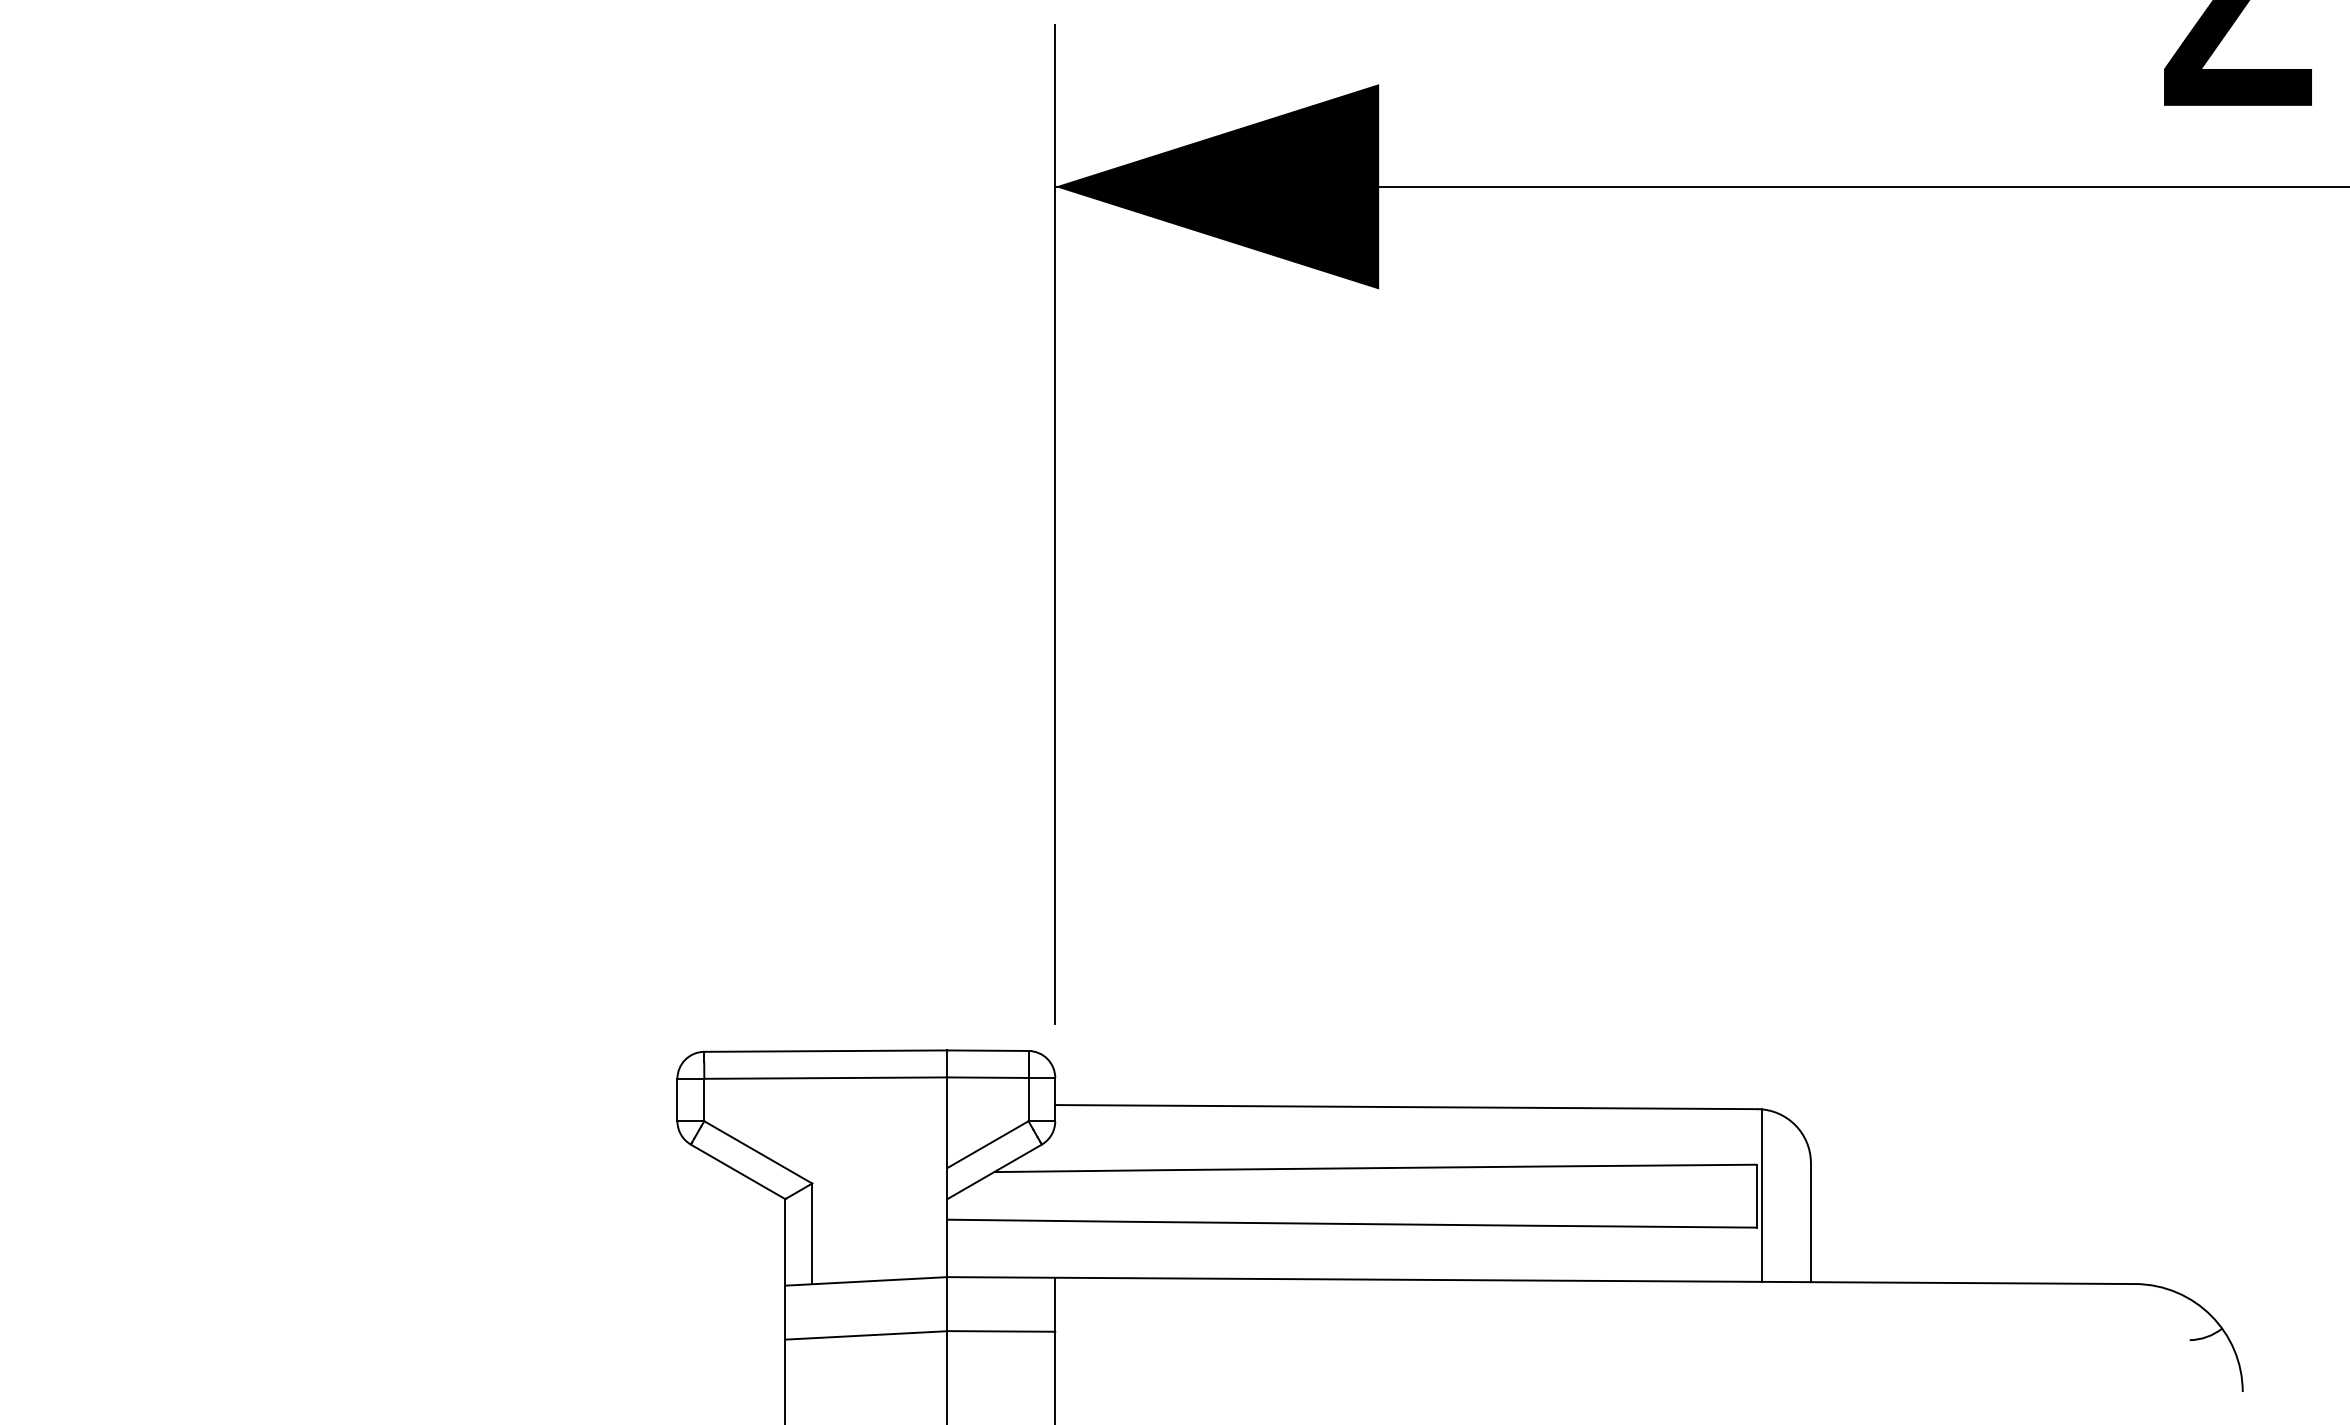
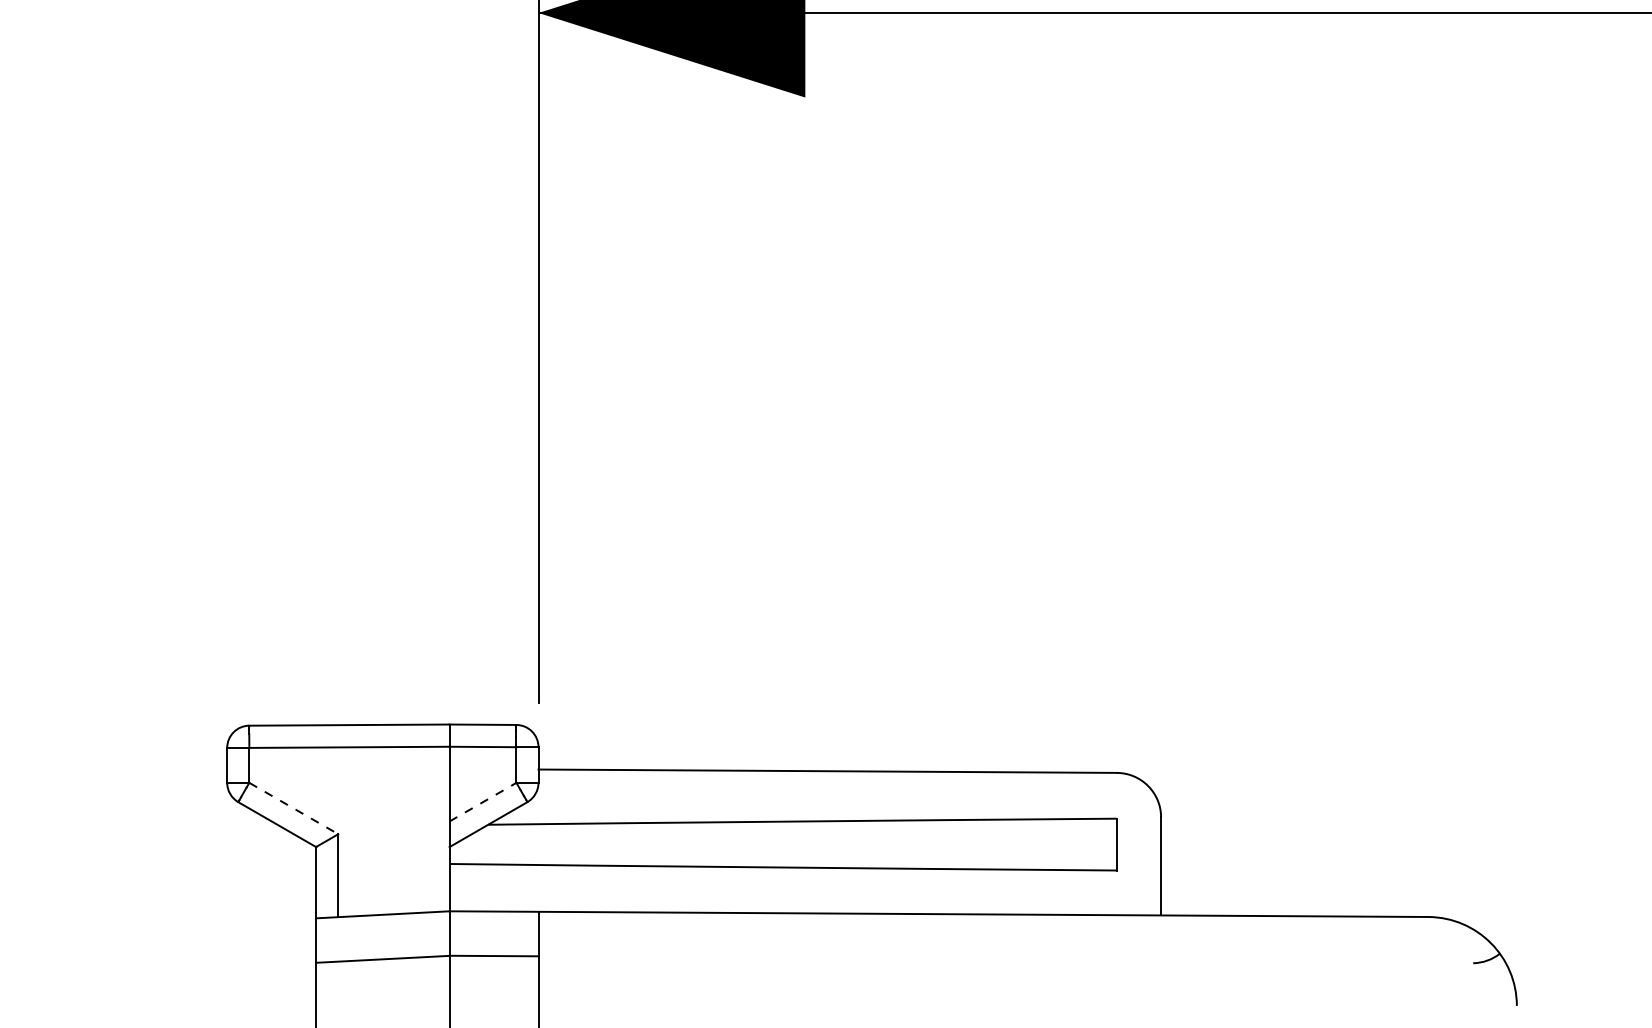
line: (987, 1144) -> (482, 802), solid -> dashed
line: (758, 1152) -> (293, 808), solid -> dashed
line: (1762, 1195) -> (1121, 844), removed

